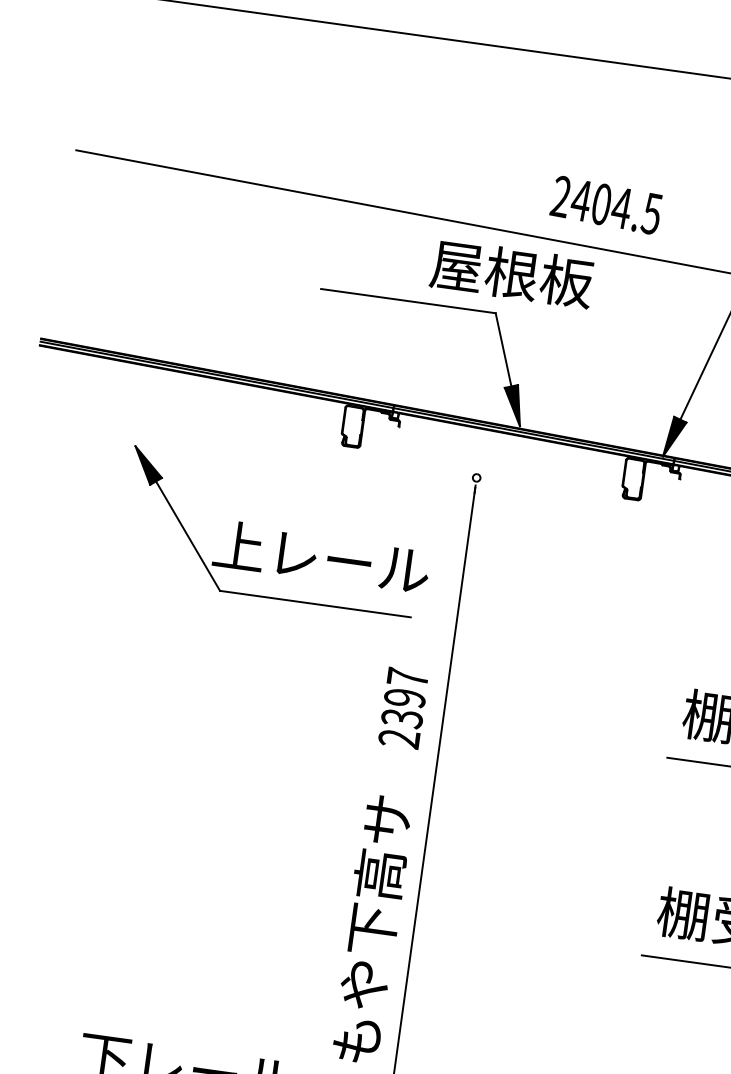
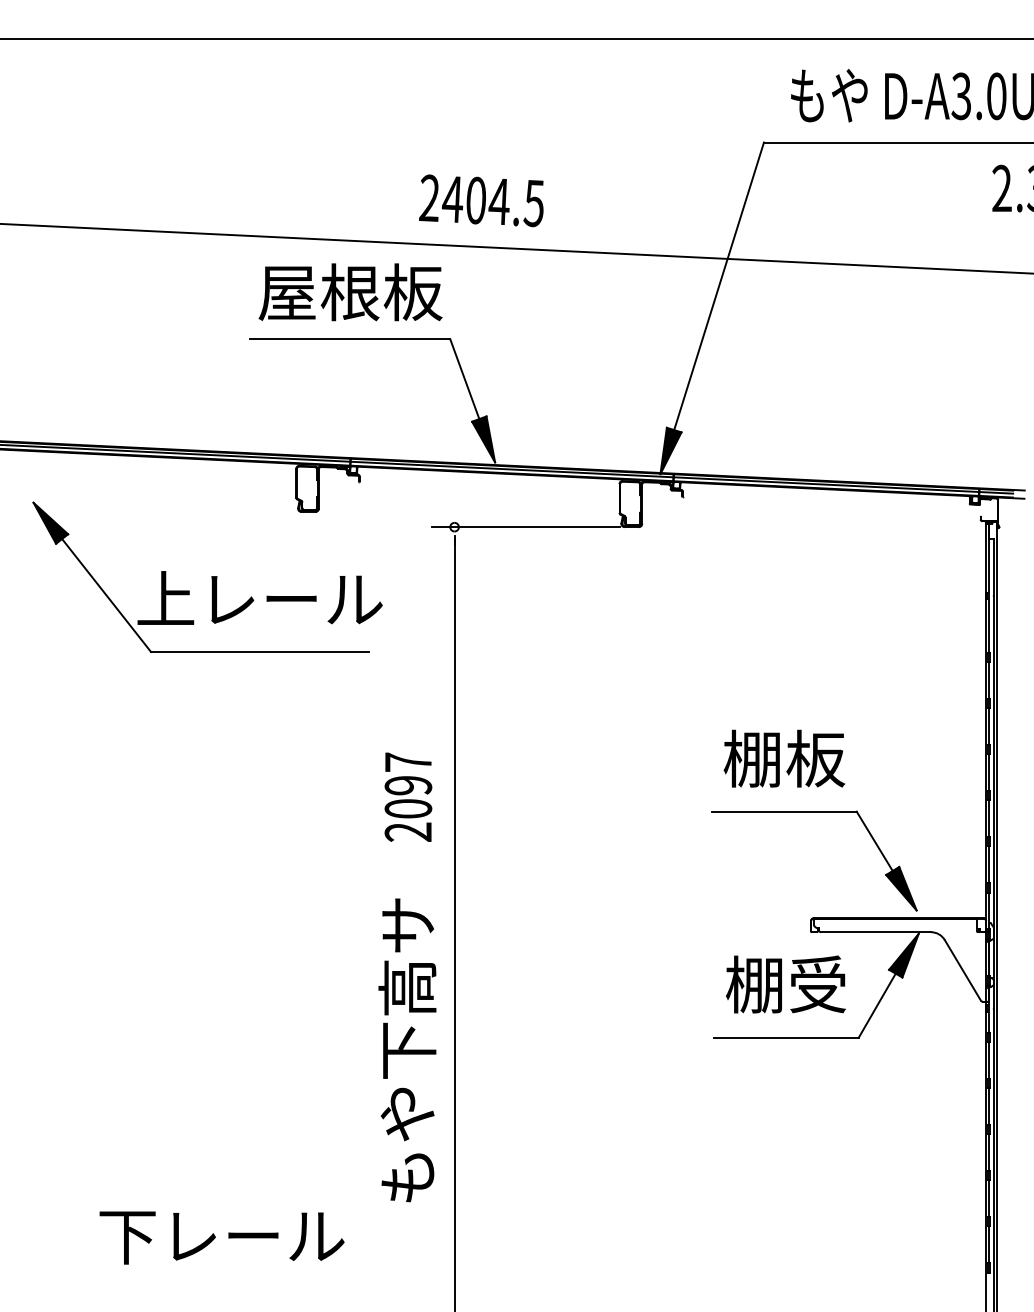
text: (606, 204) -> (481, 200), moved
text: (512, 273) -> (350, 292), moved
line: (538, 486) -> (525, 527), added
part: (278, 531) -> (207, 576), moved
text: (402, 718) -> (408, 808), 2397 -> 2097

